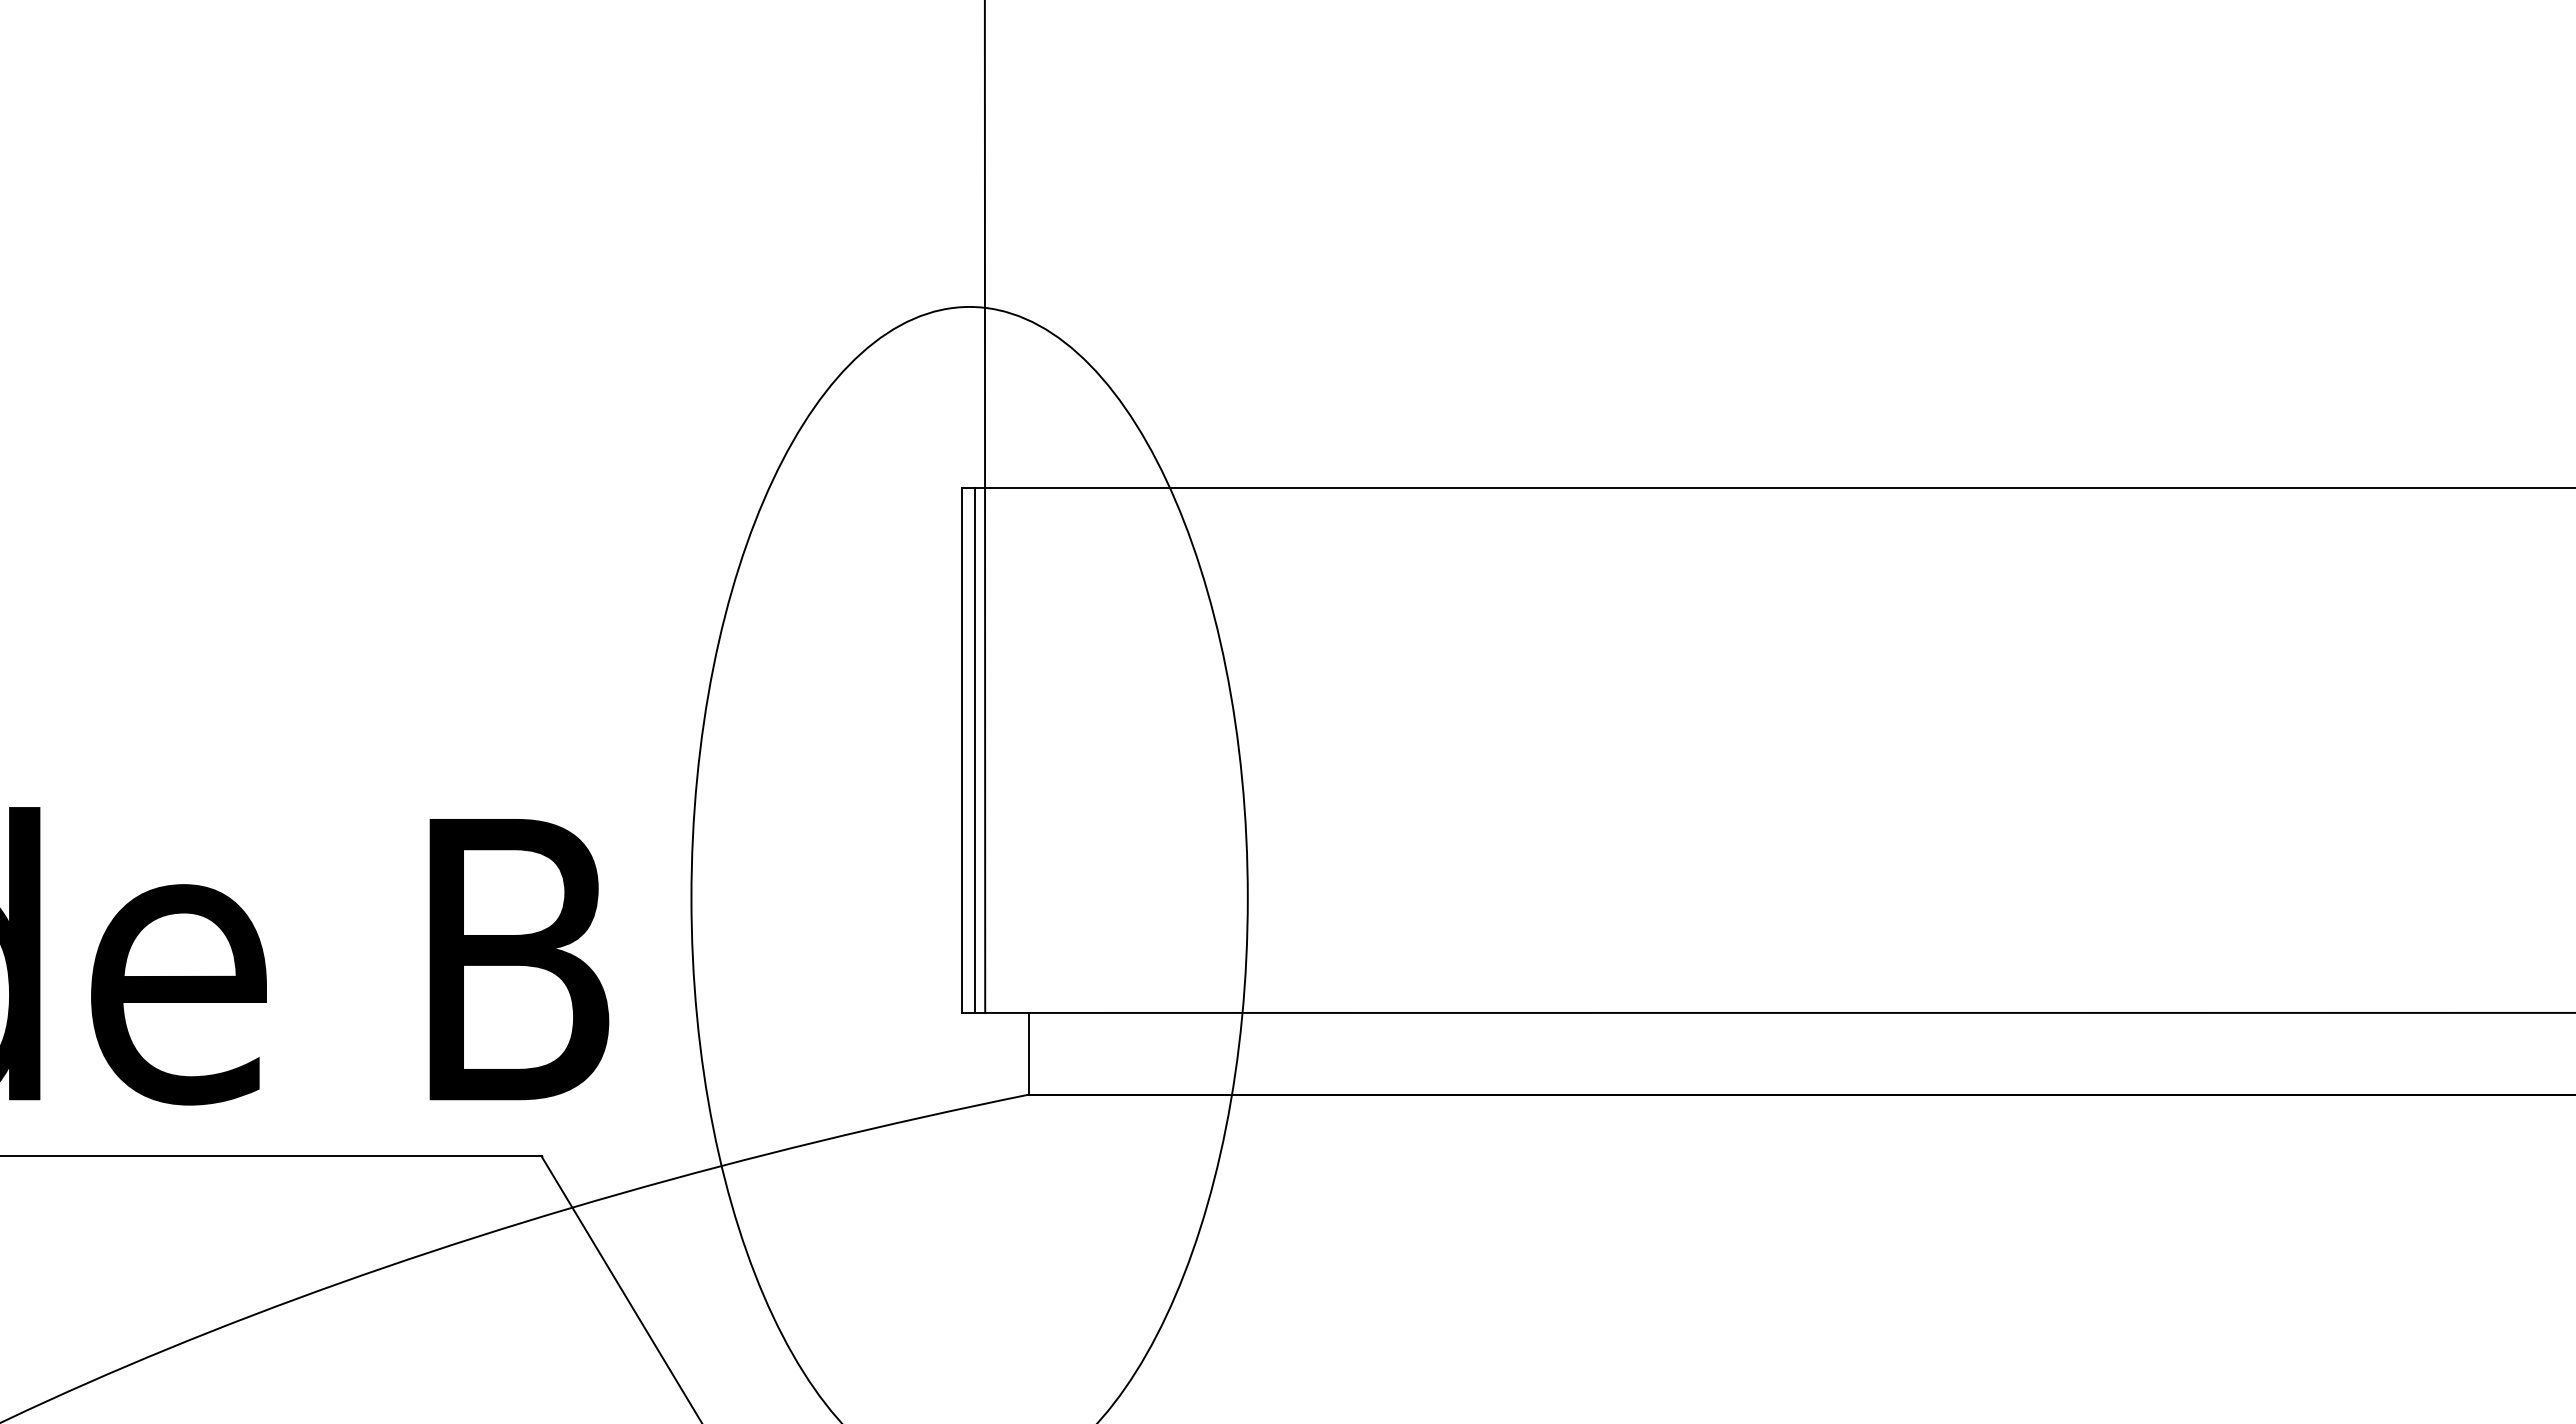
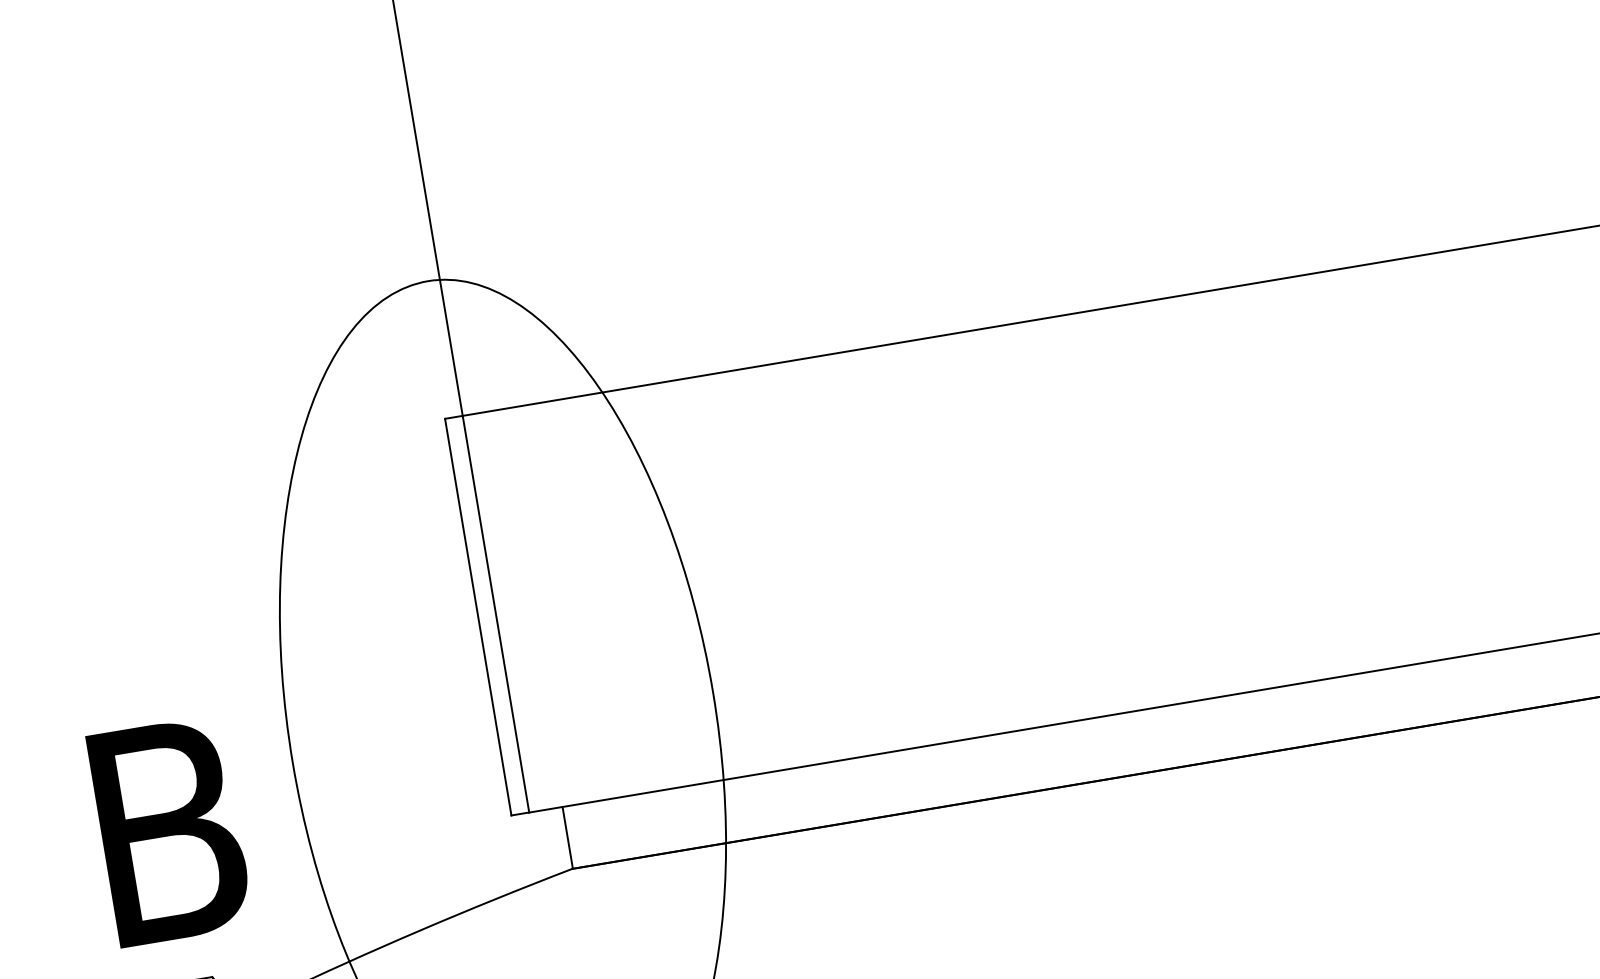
line: (974, 749) -> (487, 614), removed

